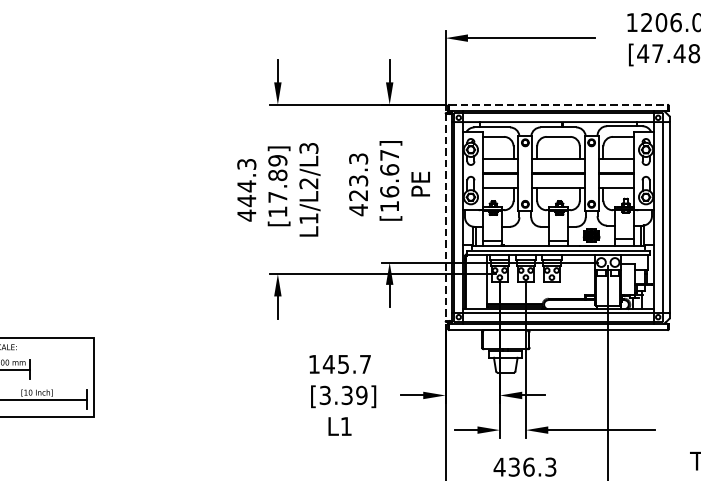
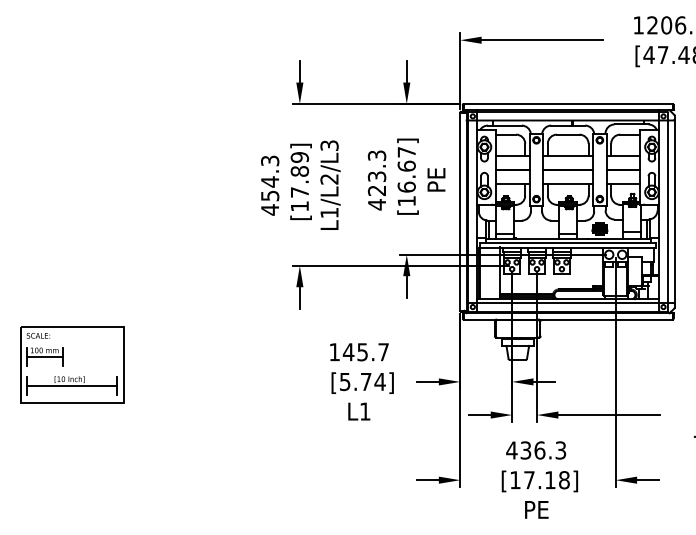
line: (558, 104) -> (568, 103), dashed -> solid
text: (247, 200) -> (270, 195), 444.3 -> 454.3
line: (445, 218) -> (460, 212), dashed -> solid
text: (343, 395) -> (362, 381), [3.39] -> [5.74]

